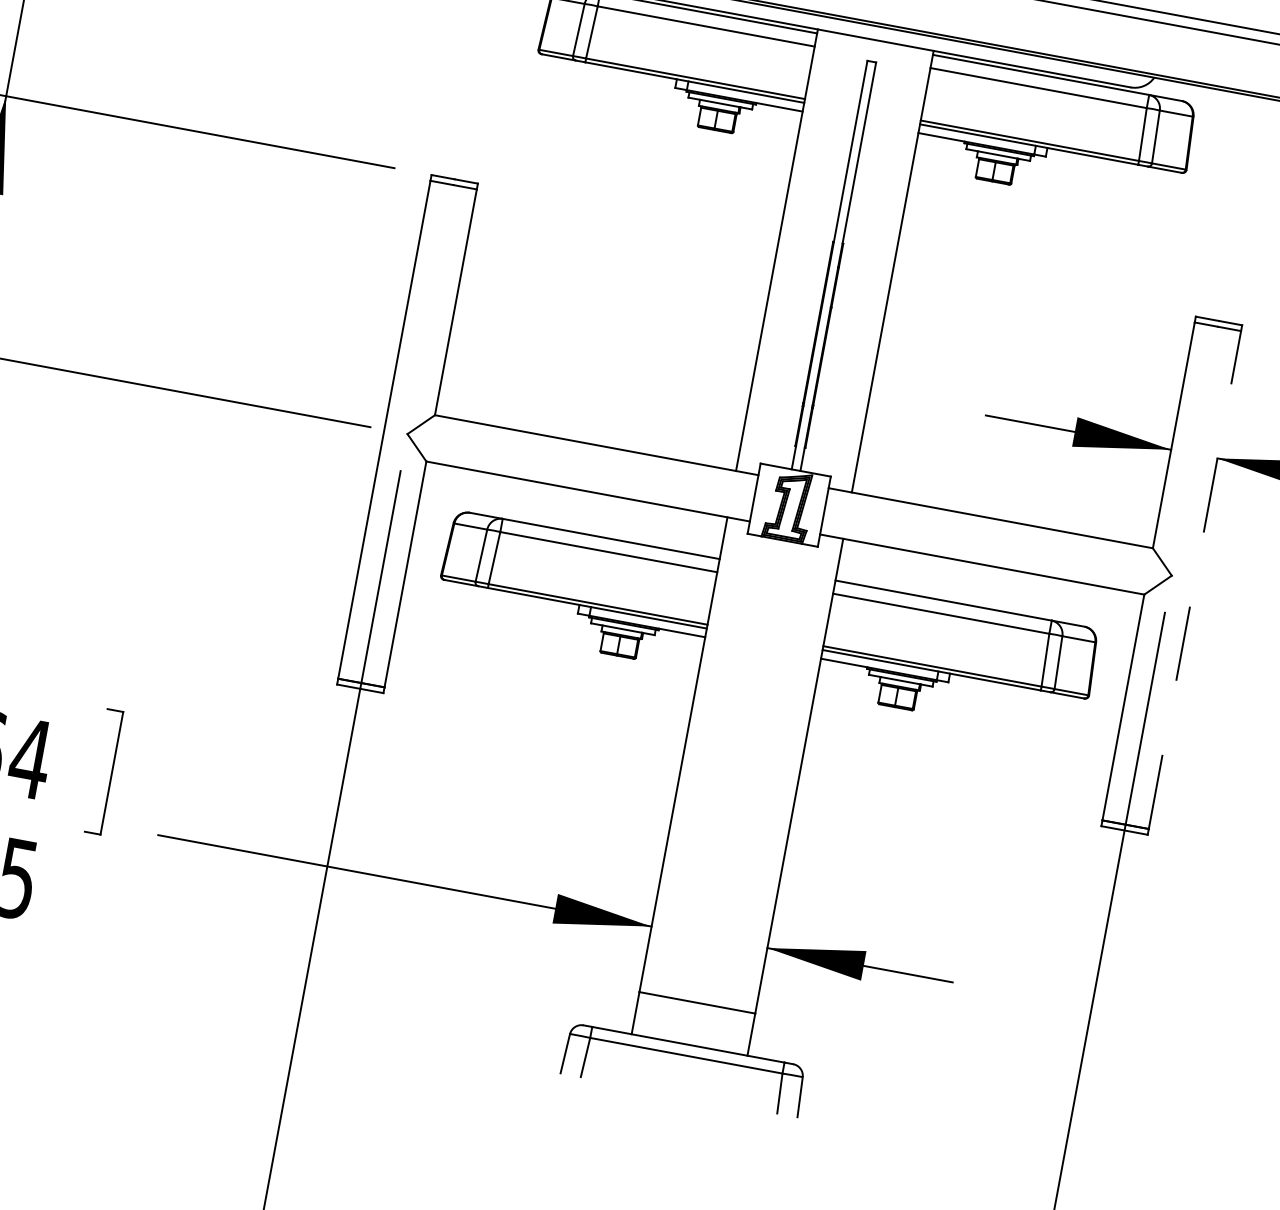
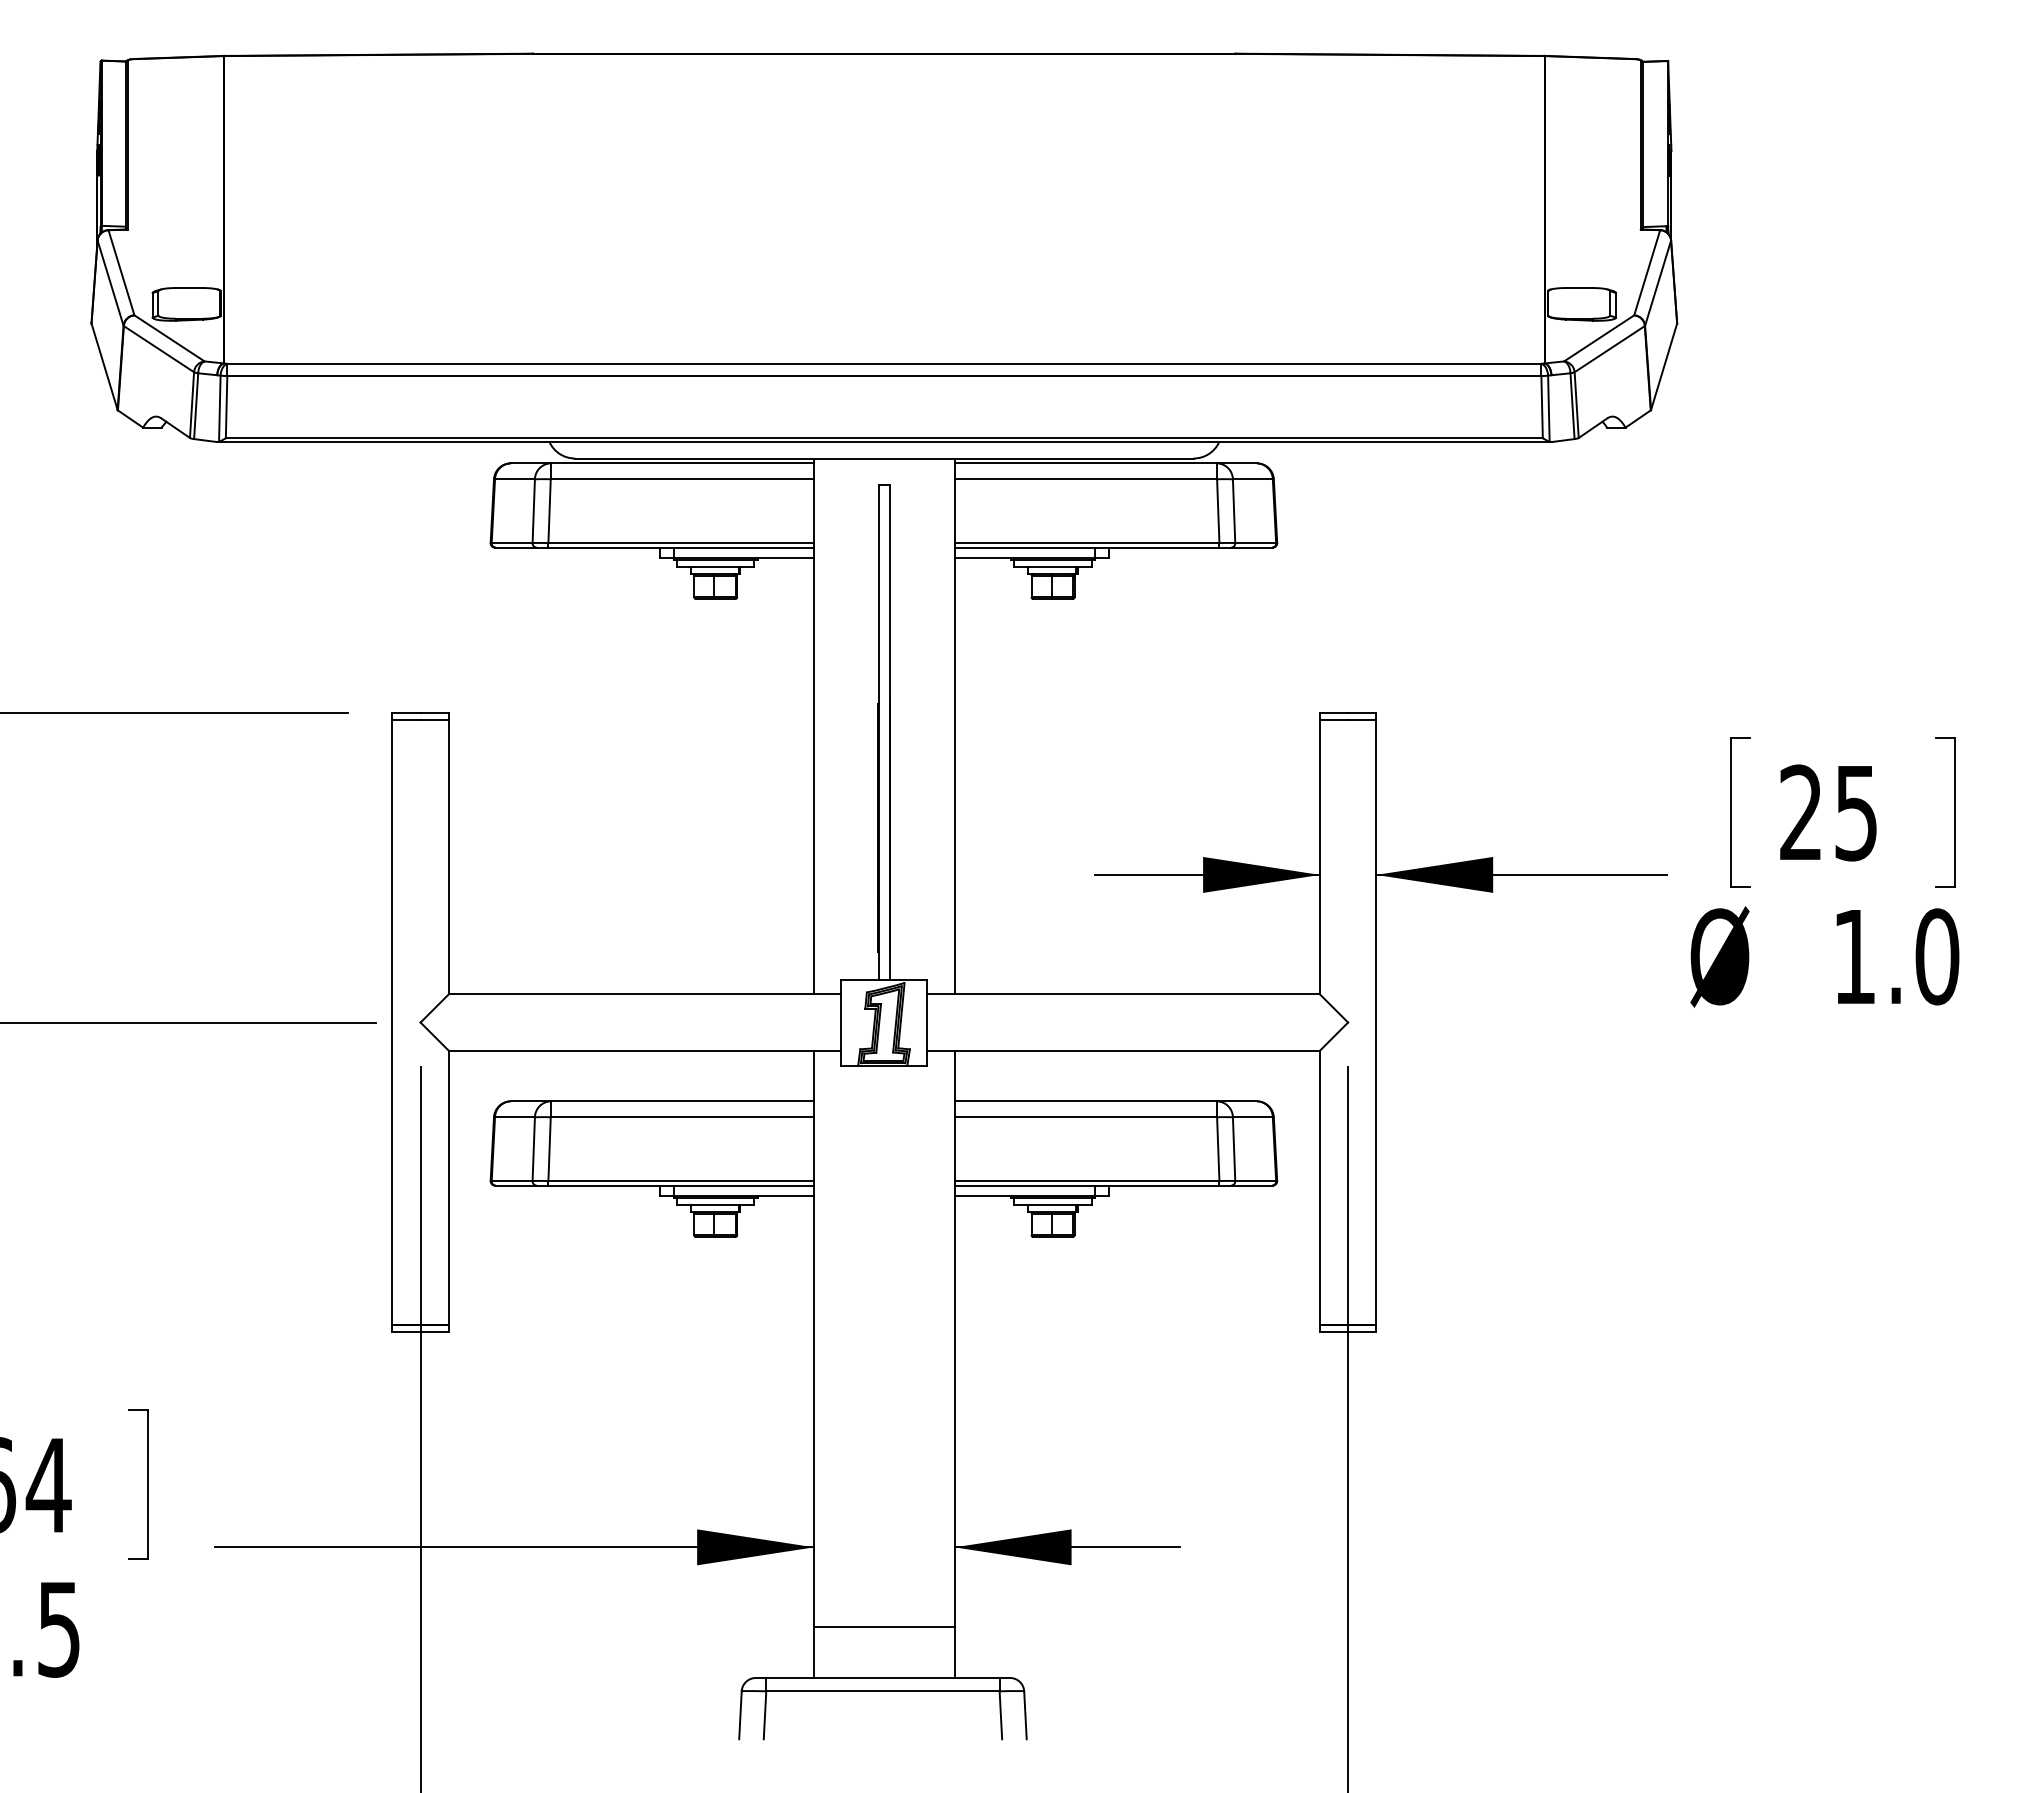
line: (1195, 580) -> (1376, 1022), dashed -> solid

